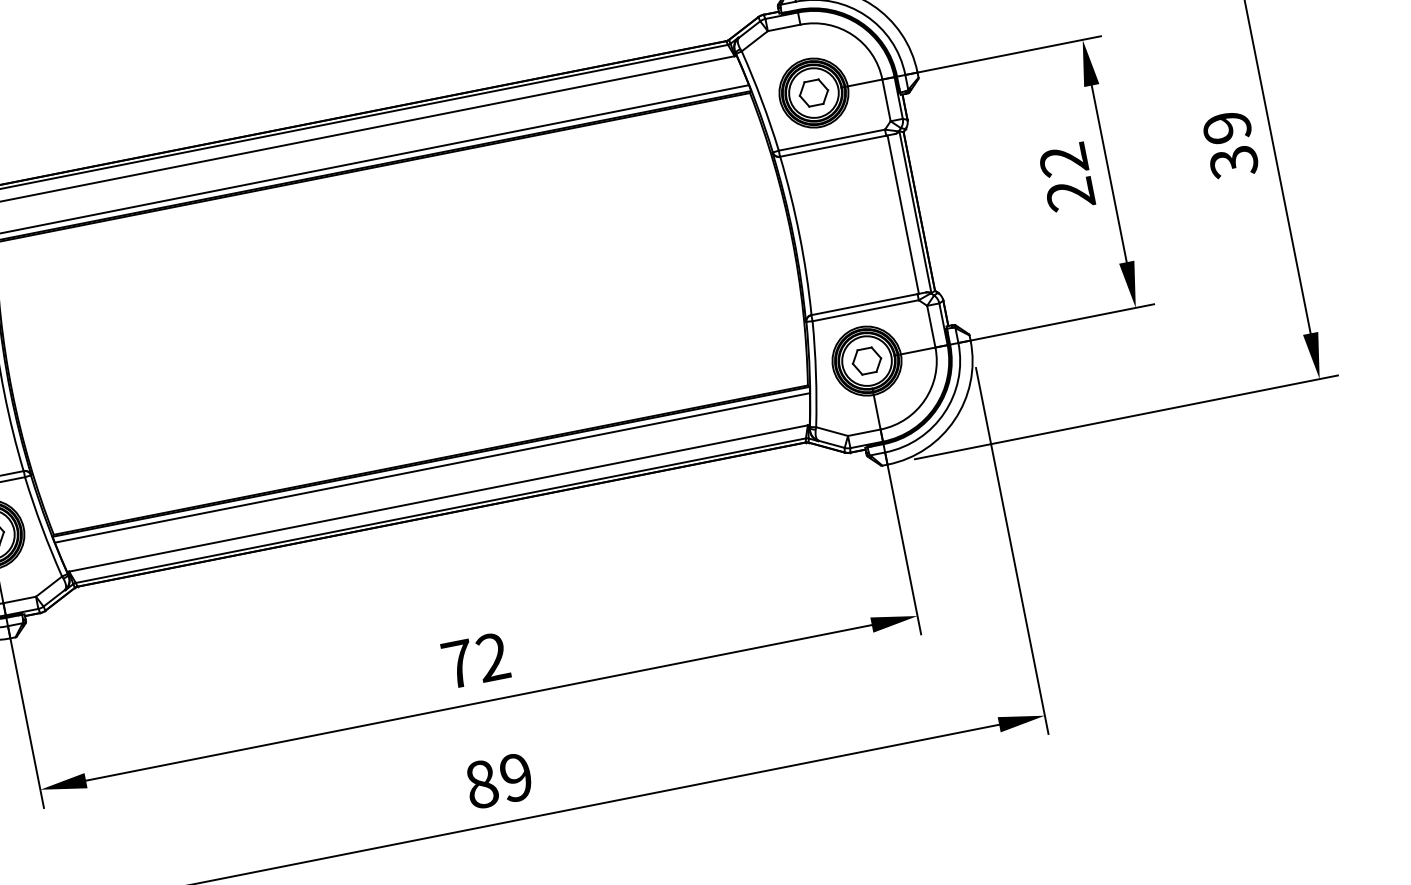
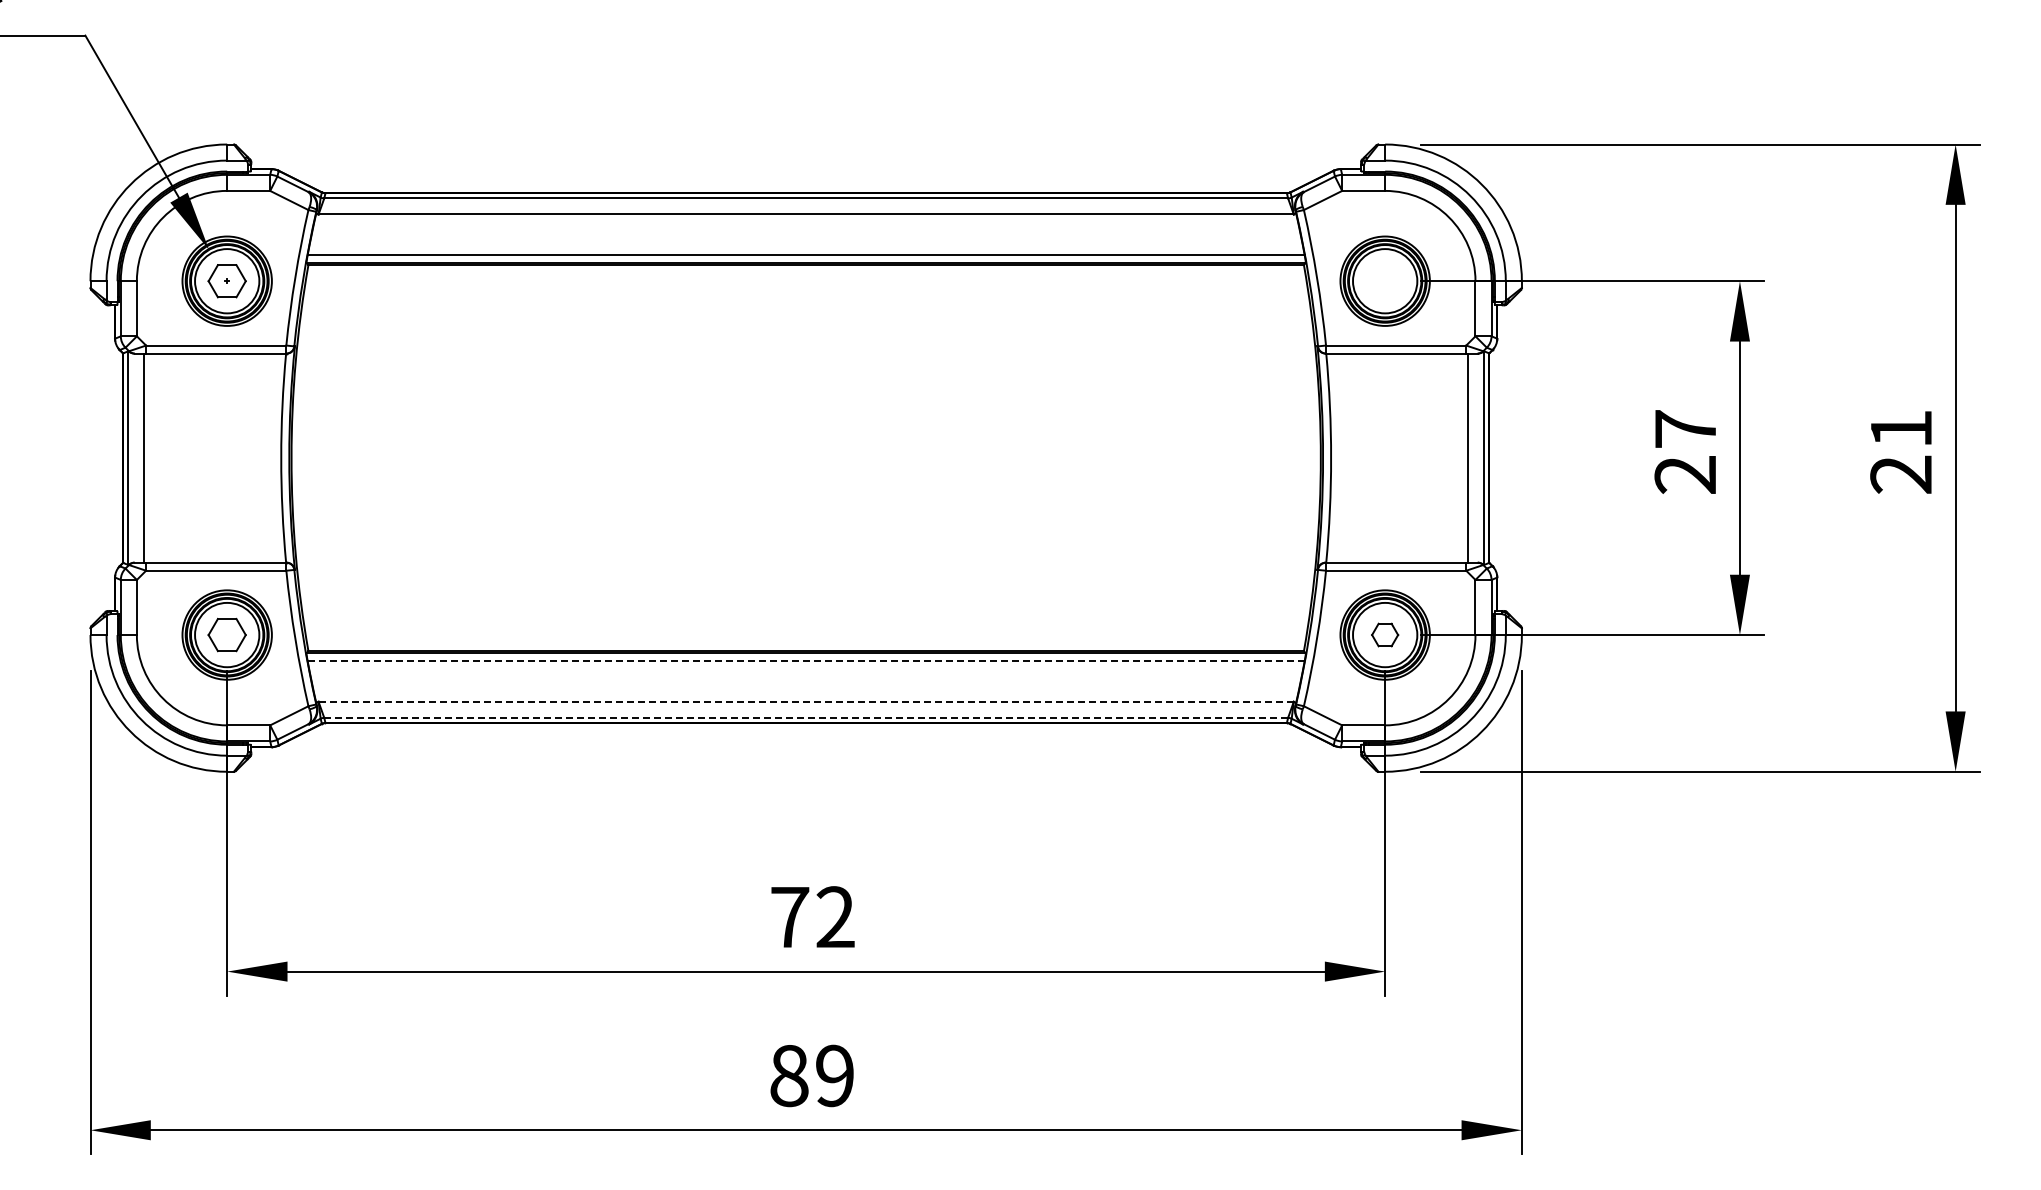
part: (813, 93) -> (1384, 281), removed
text: (1230, 145) -> (1901, 452), 39 -> 21
text: (1062, 160) -> (1684, 429), 22 -> 27
part: (866, 360) -> (1384, 634), size x0.7
line: (432, 467) -> (806, 661), solid -> dashed
line: (438, 498) -> (806, 701), solid -> dashed
line: (441, 510) -> (806, 717), solid -> dashed

